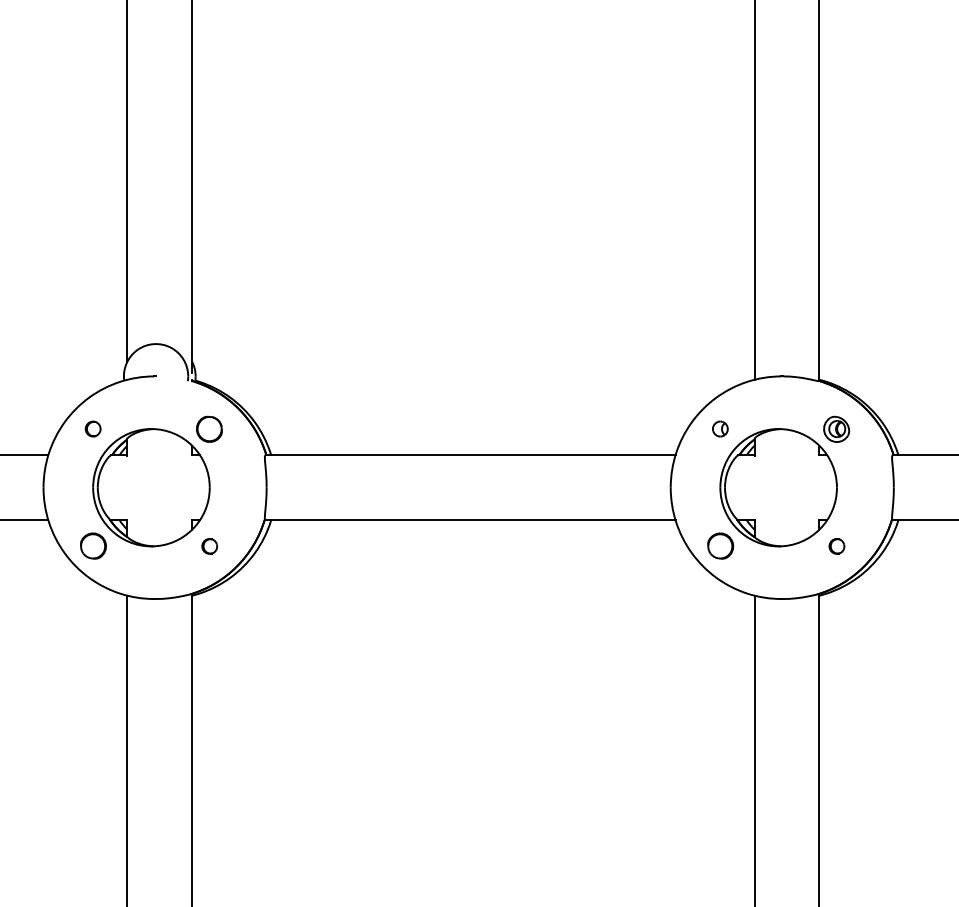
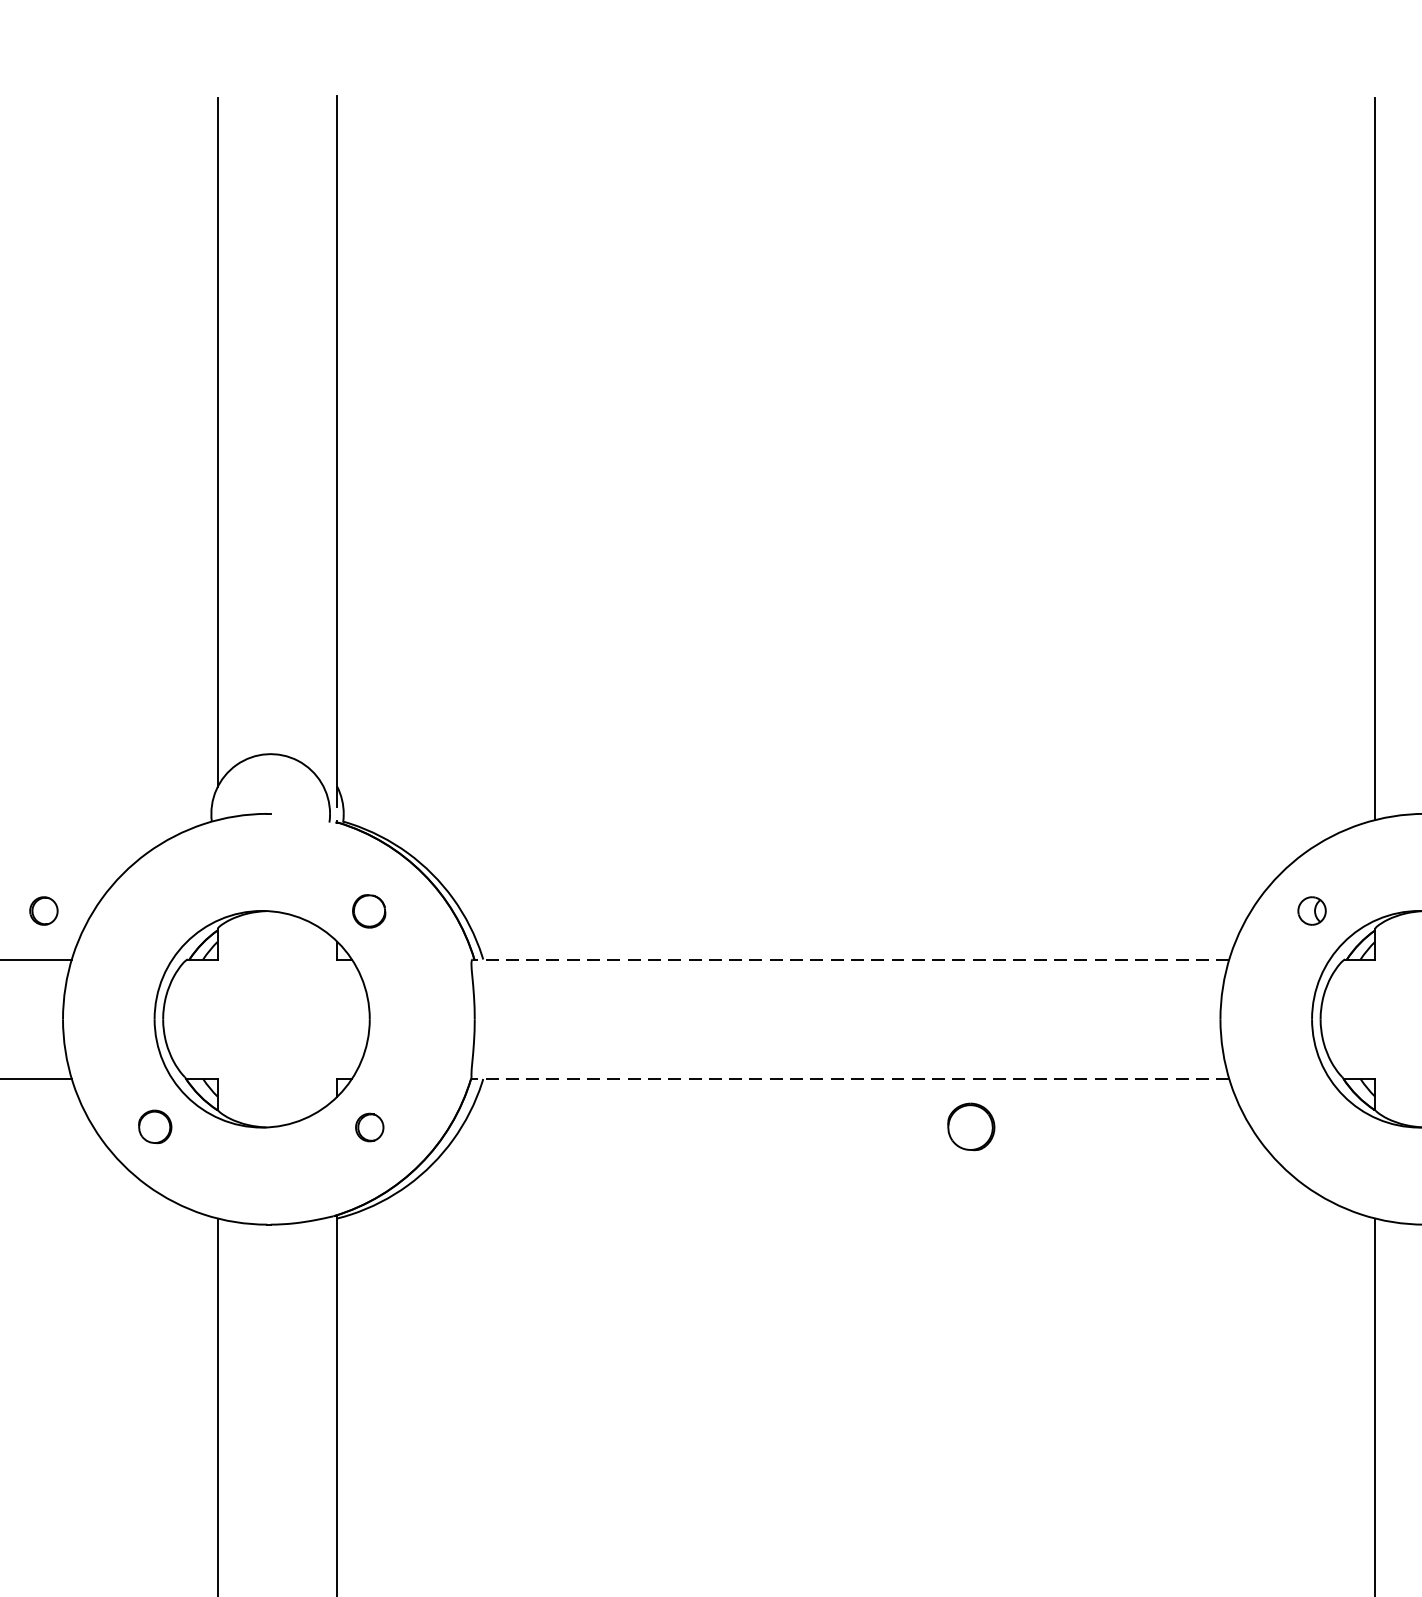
part: (92, 428) -> (42, 909), moved
part: (209, 428) -> (369, 909), size x0.7
line: (470, 455) -> (850, 959), solid -> dashed
line: (469, 520) -> (849, 1079), solid -> dashed
part: (93, 545) -> (155, 1125), size x0.7
part: (720, 545) -> (970, 1125), moved

